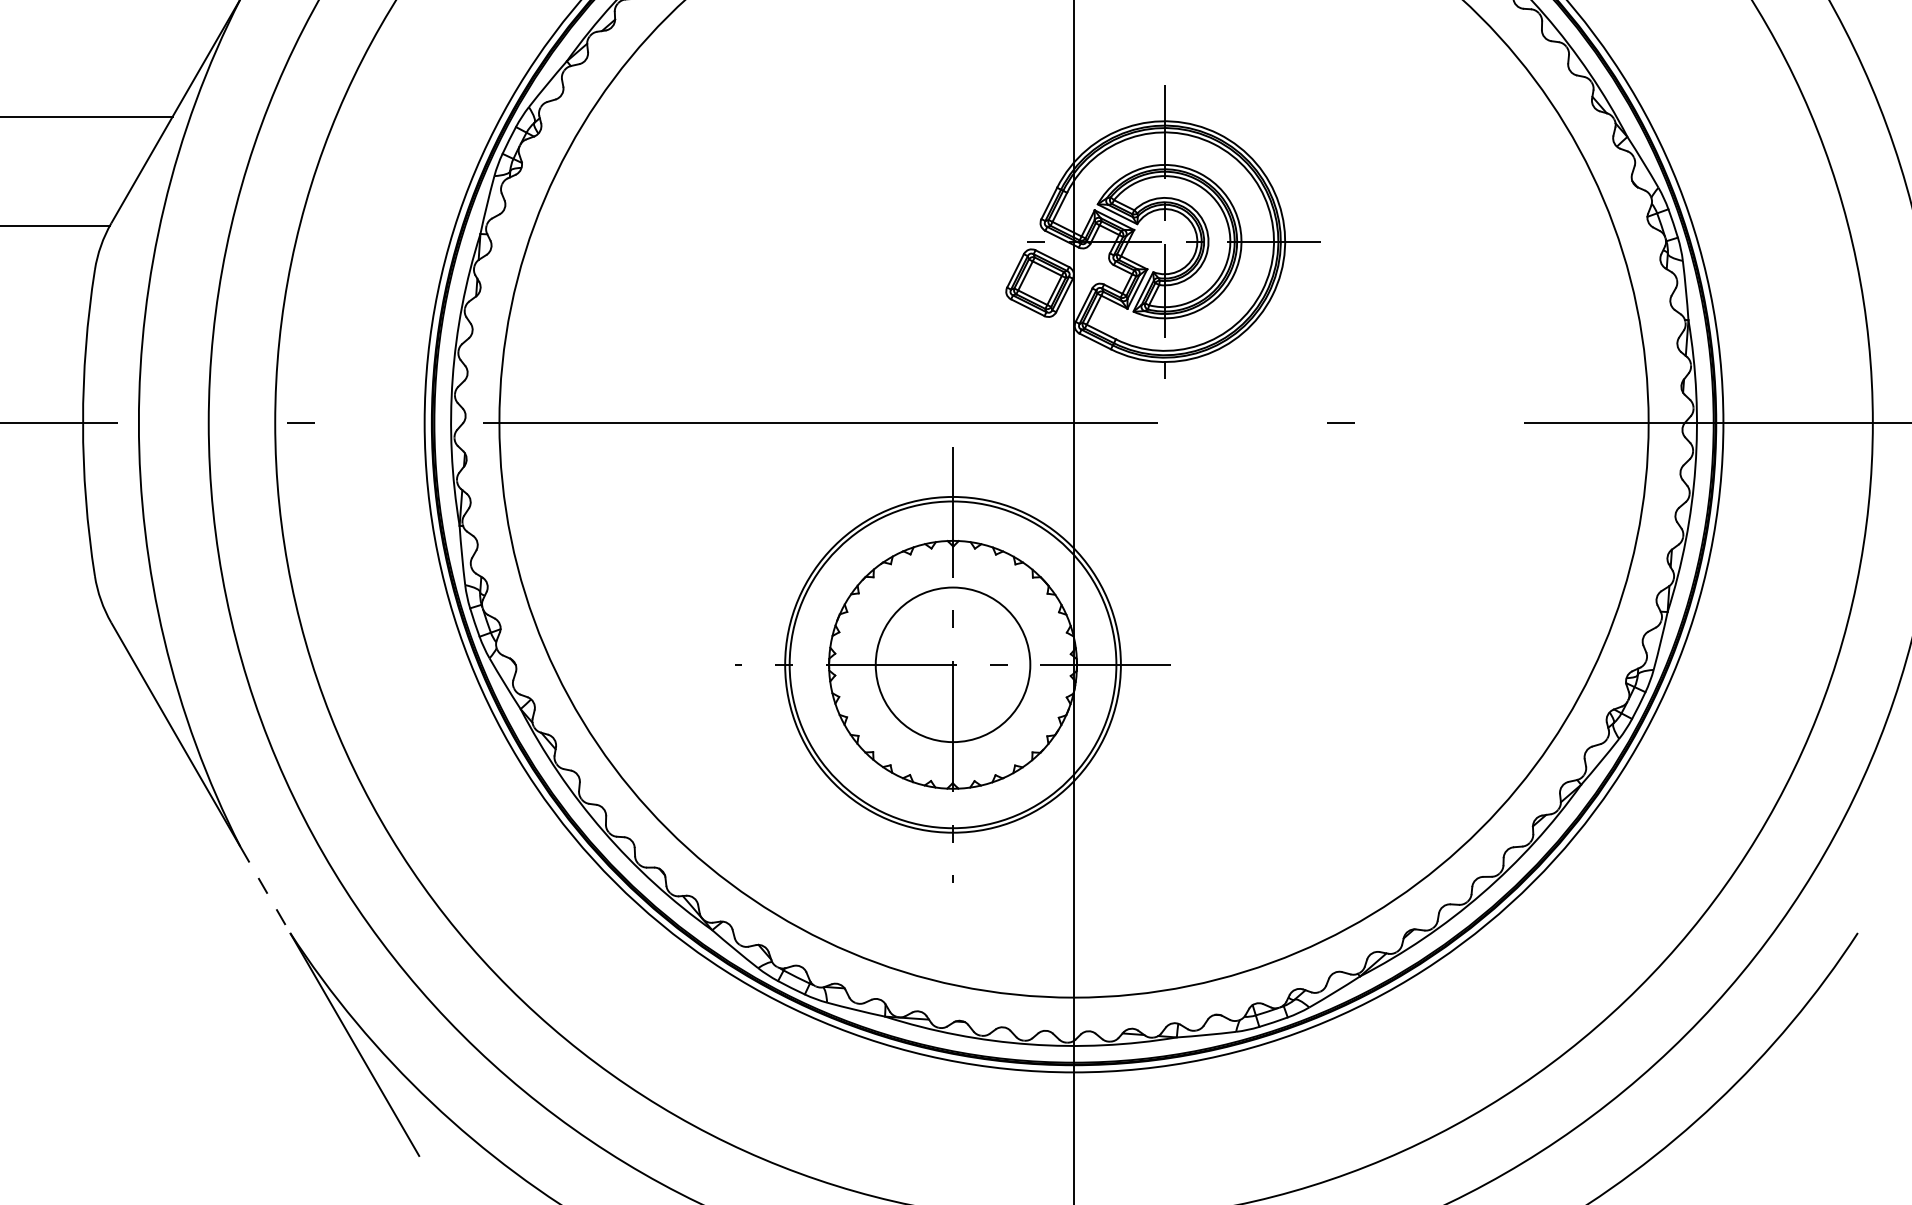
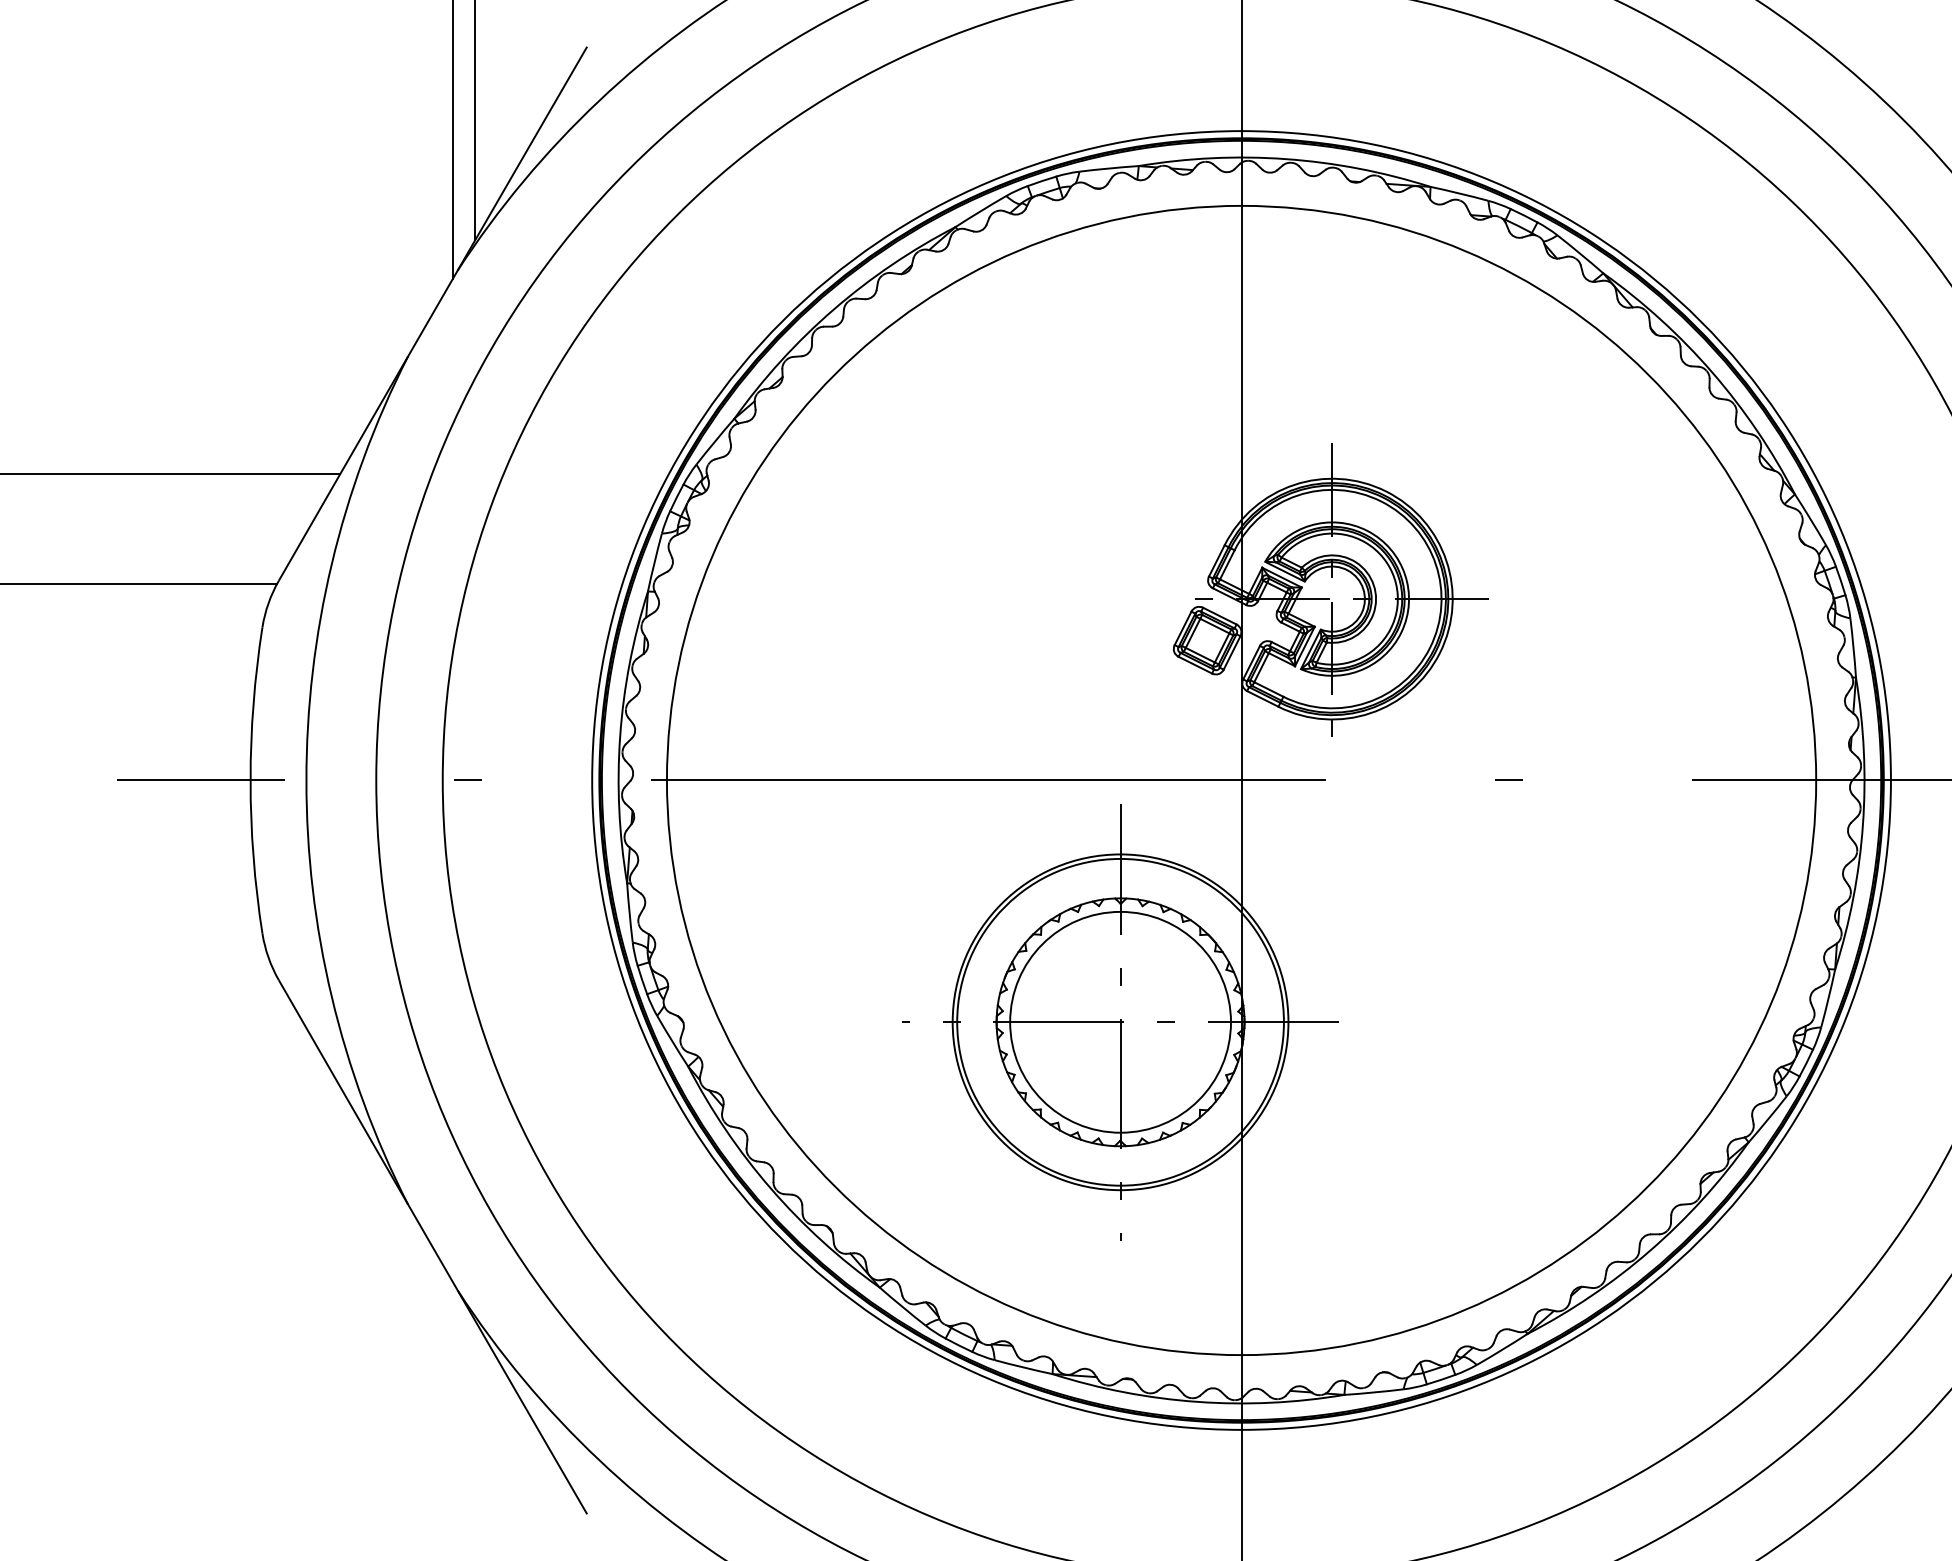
circle: (952, 664) -> (1120, 1021), size x1.43
line: (264, 890) -> (432, 1247), dashed -> solid

